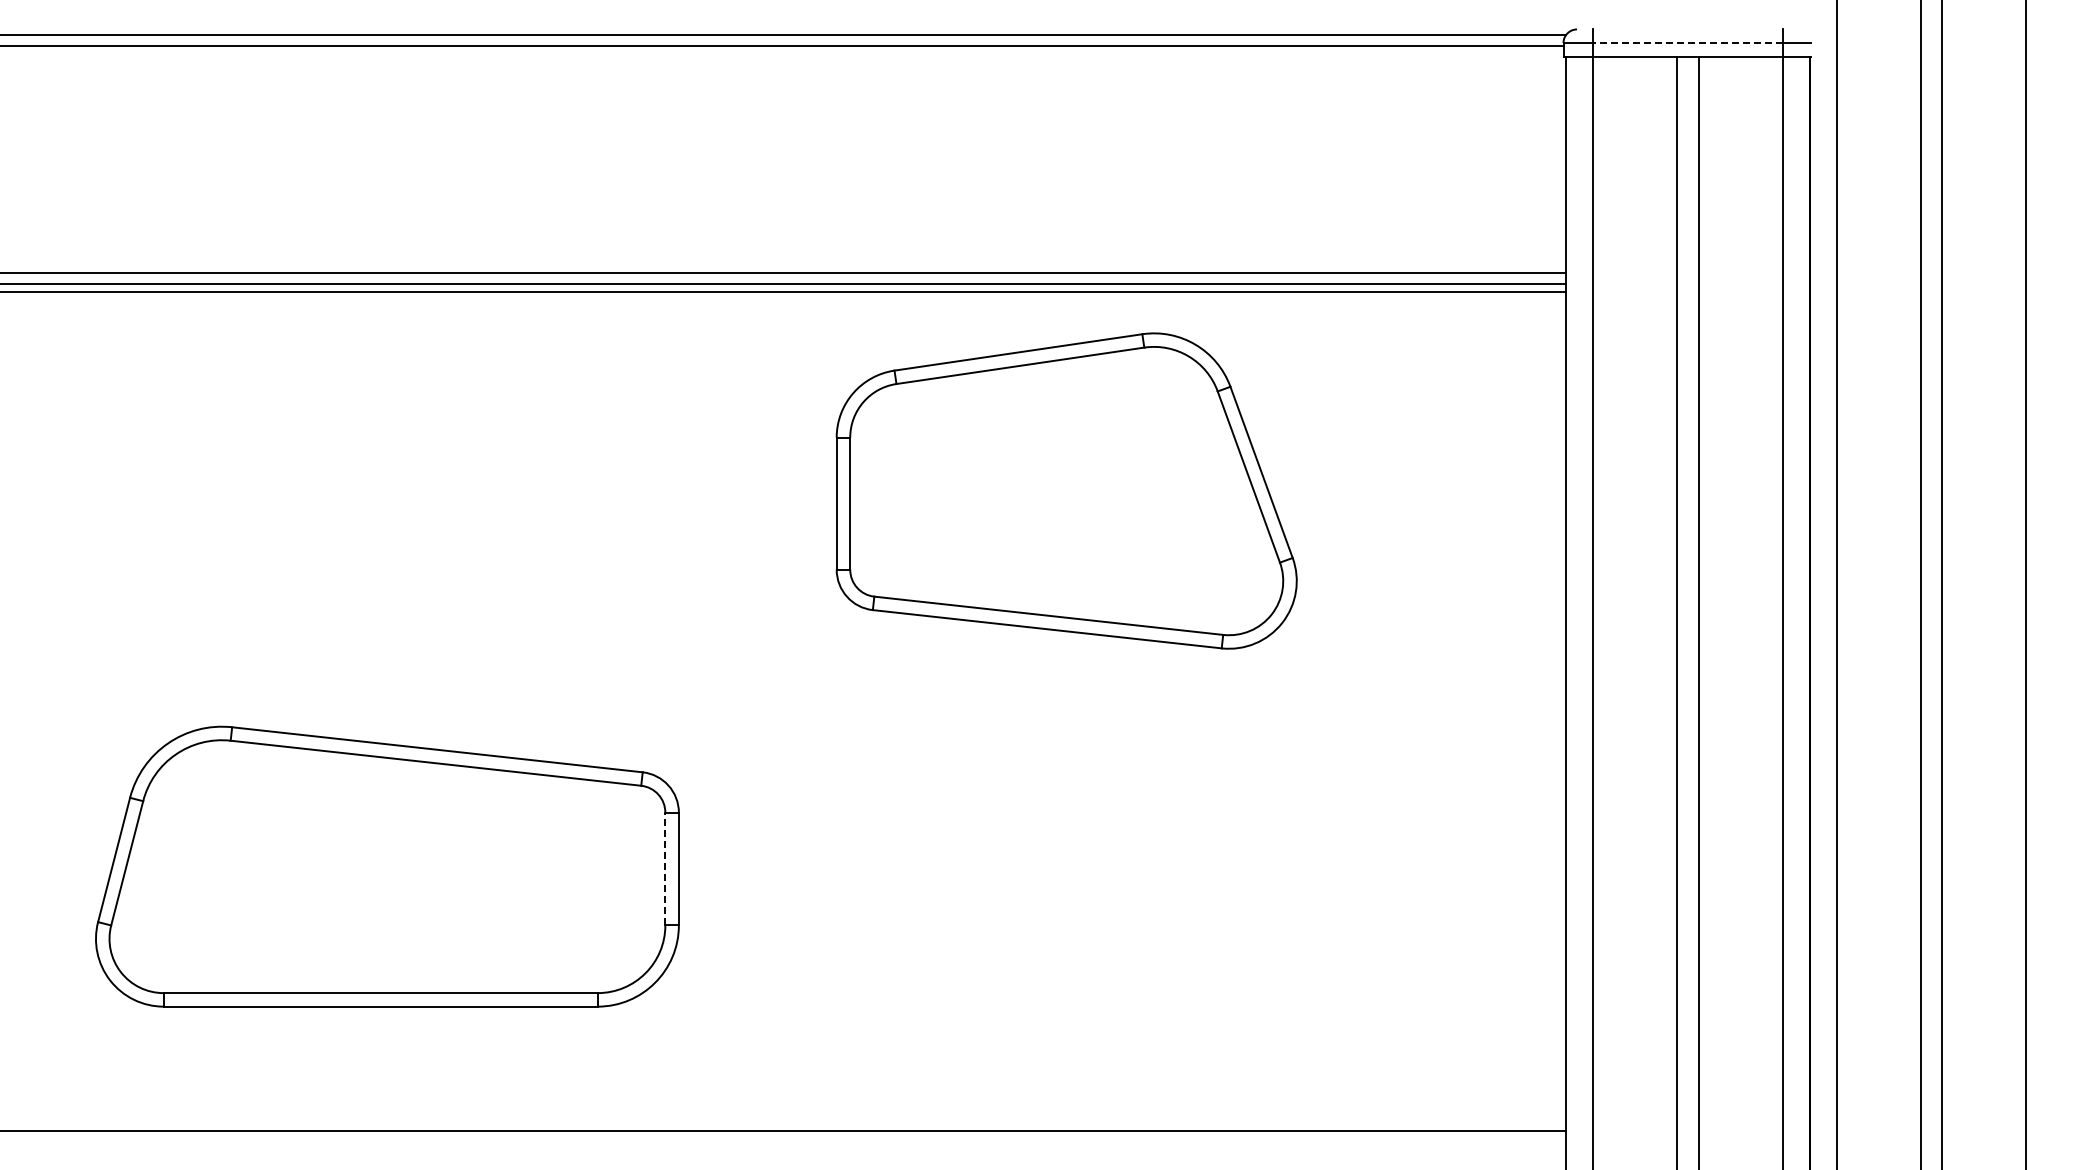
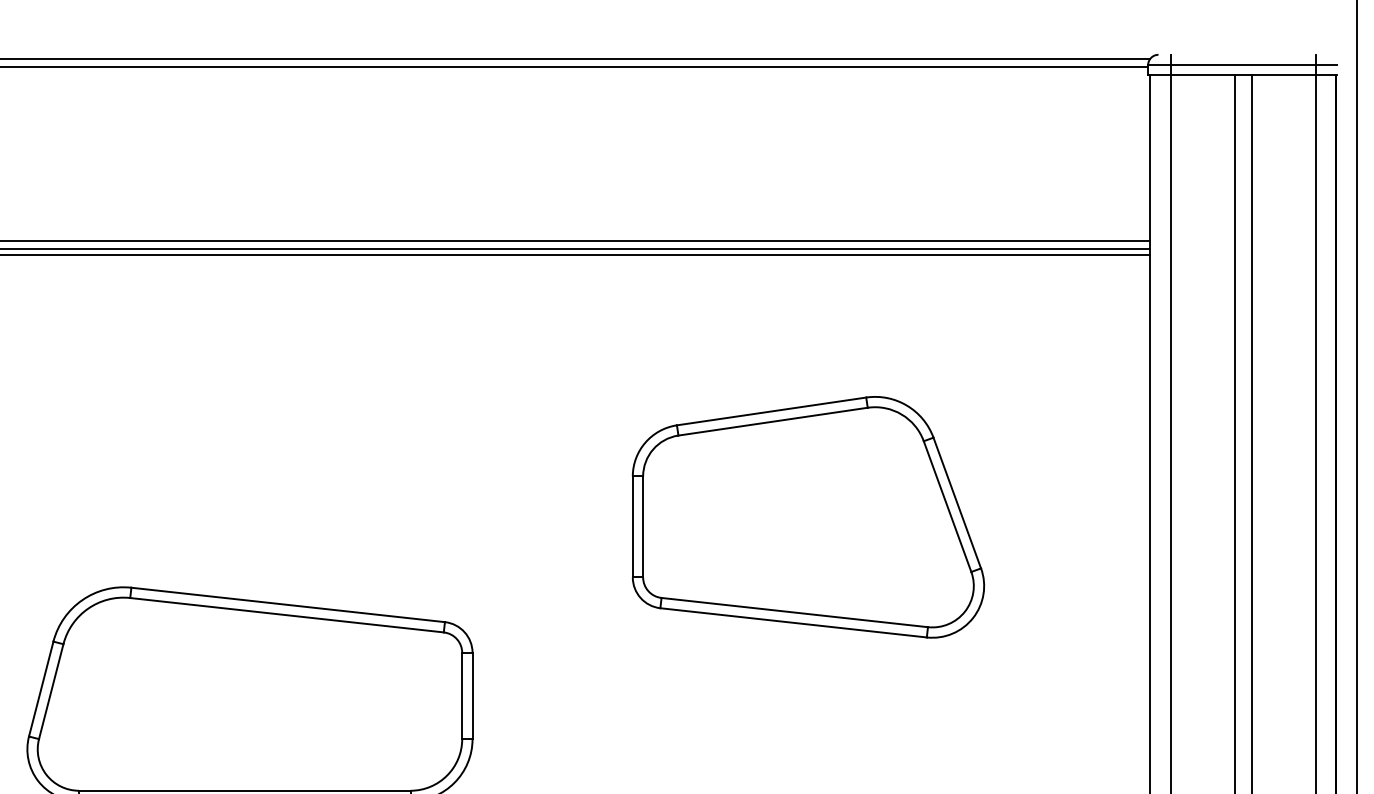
line: (1688, 42) -> (1243, 64), dashed -> solid
part: (1066, 490) -> (808, 516), moved
line: (665, 868) -> (462, 695), dashed -> solid

